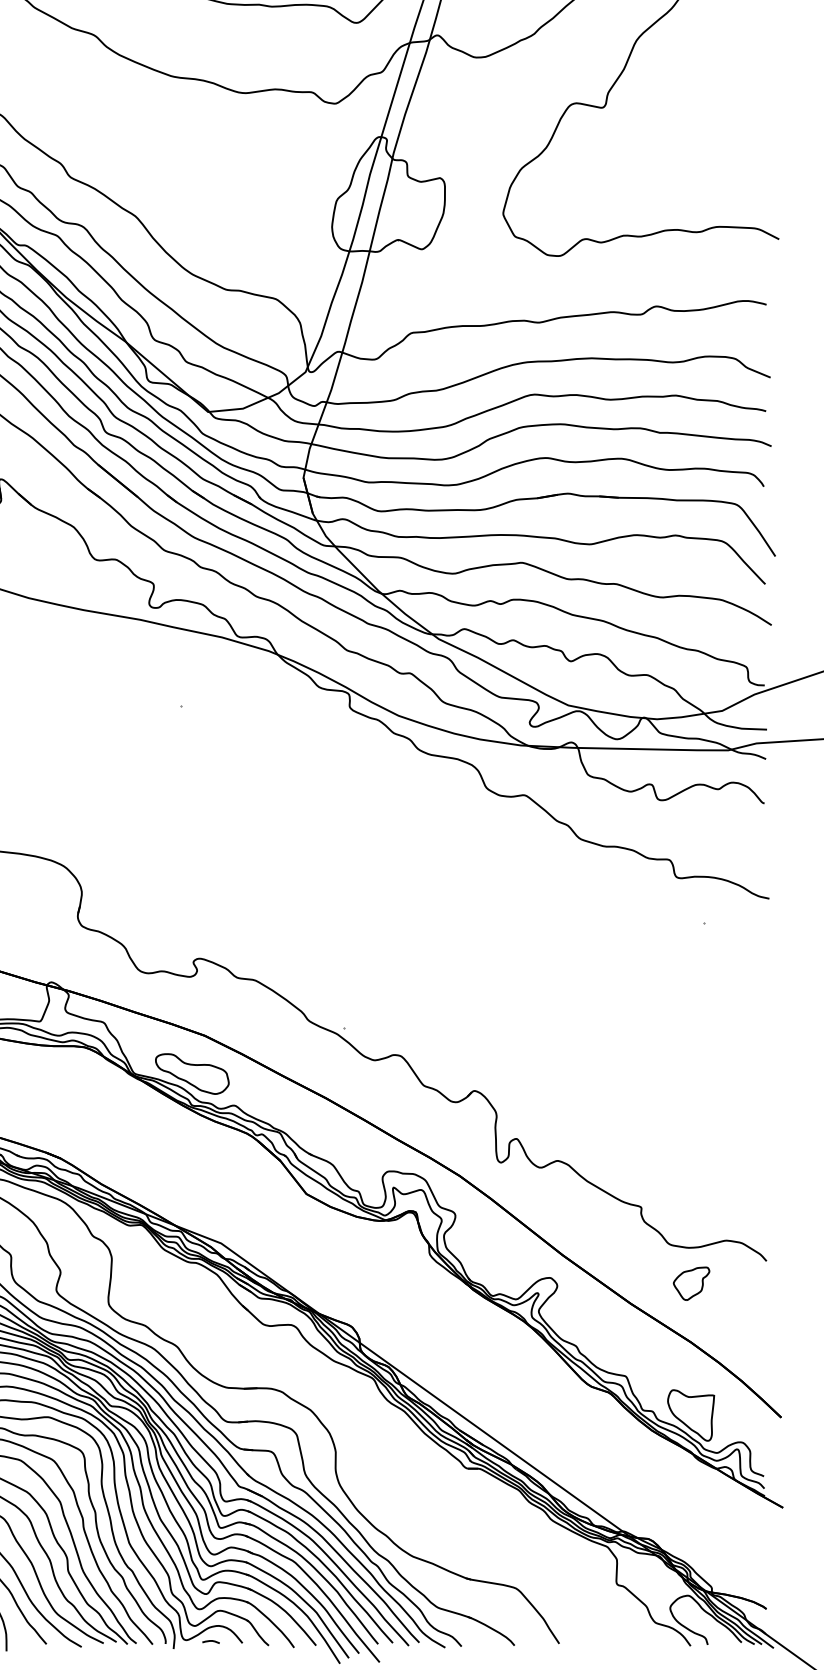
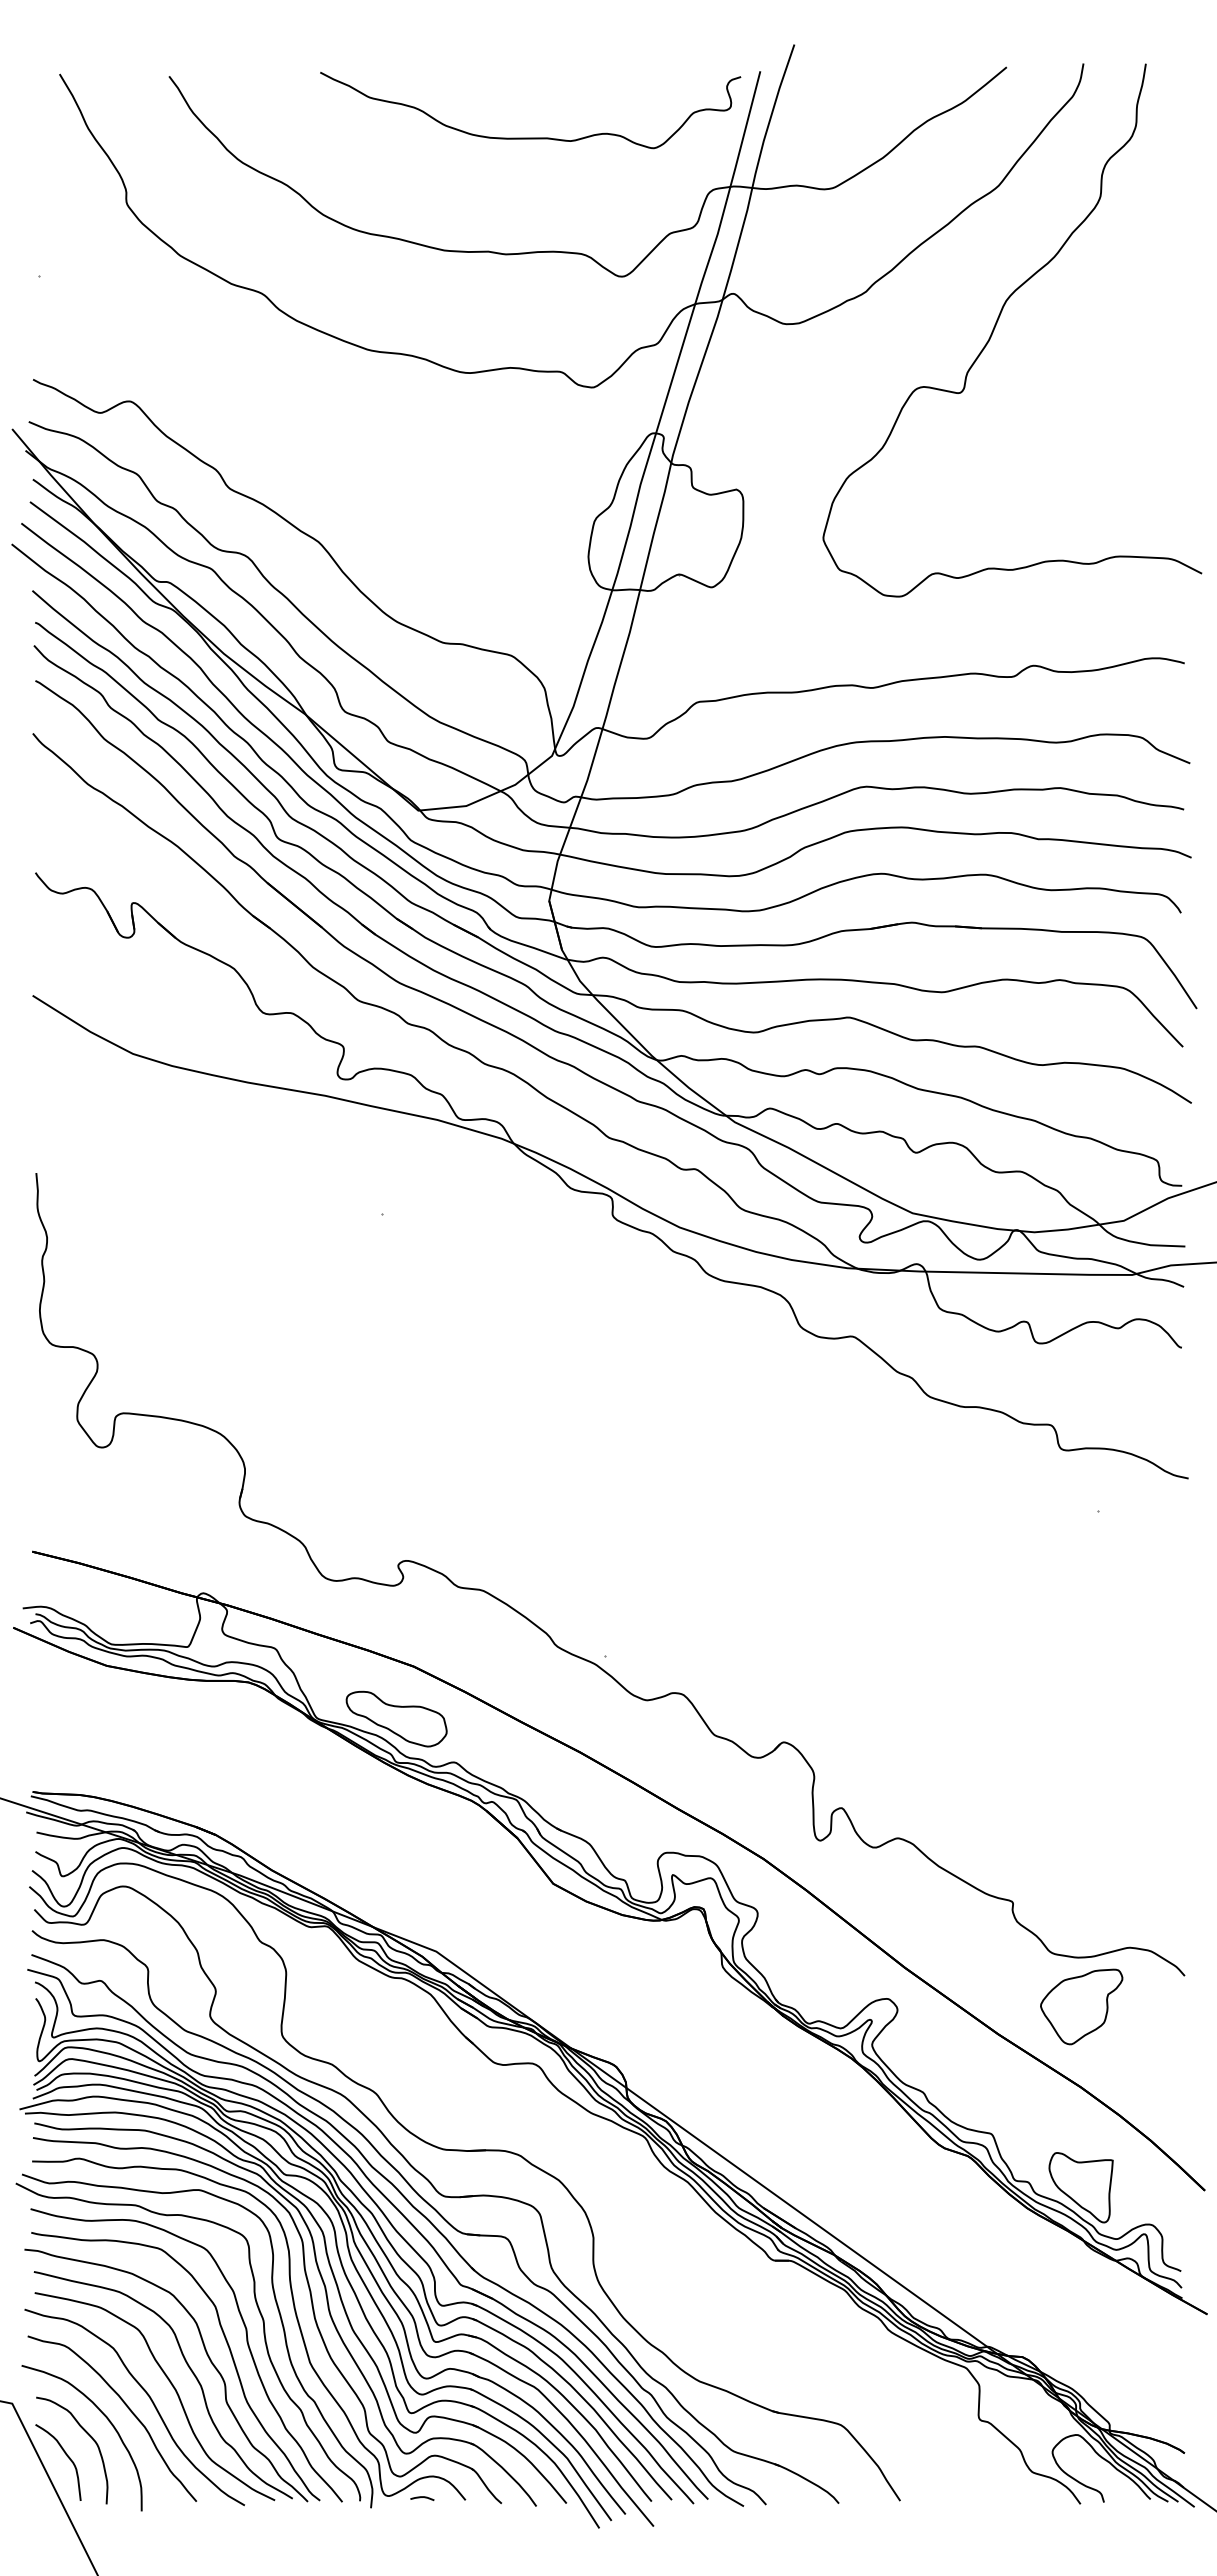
part: (691, 1283) -> (1081, 2006), size x1.67

